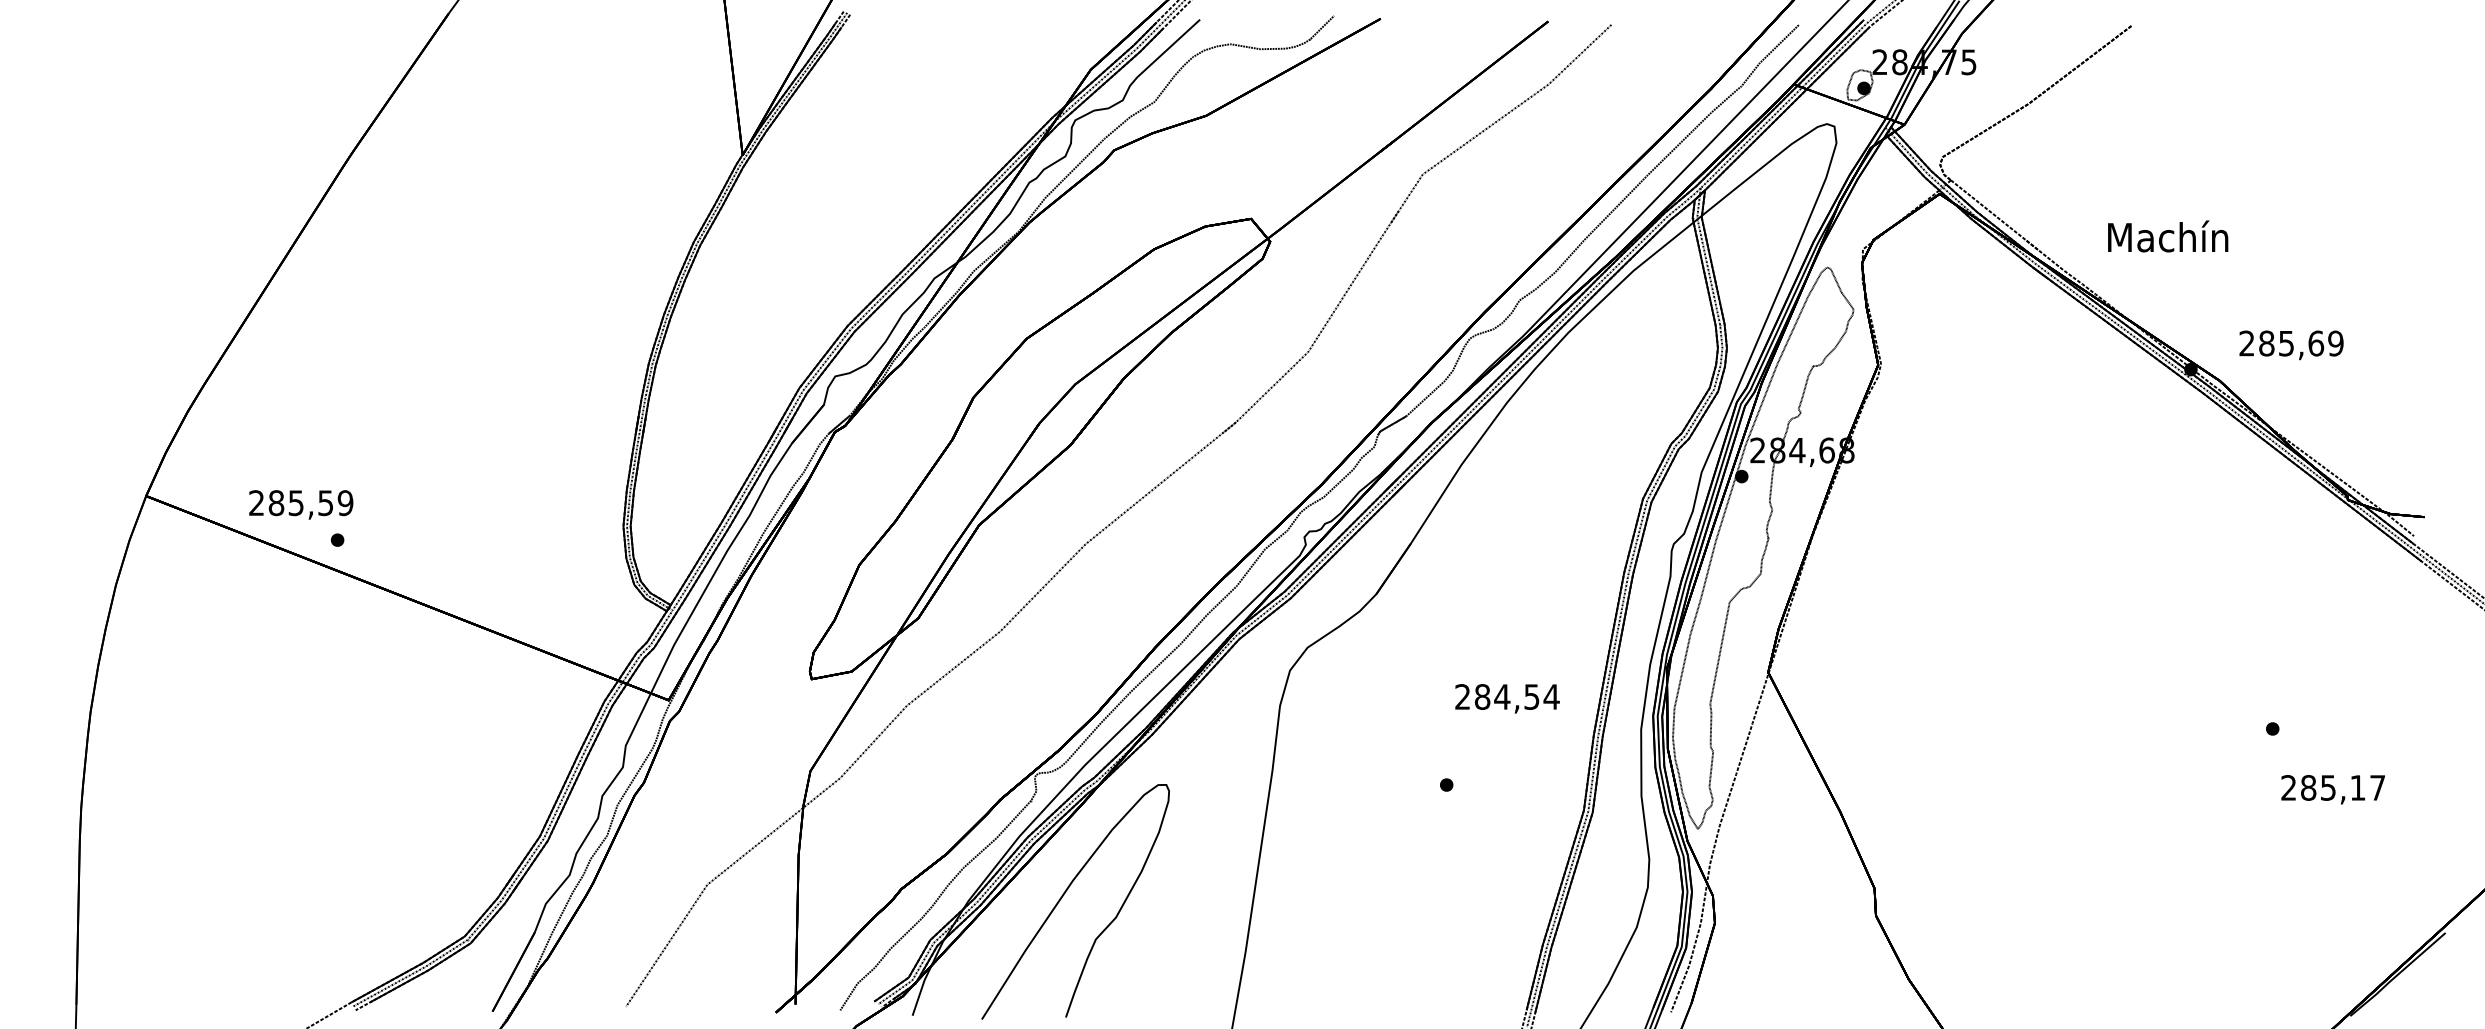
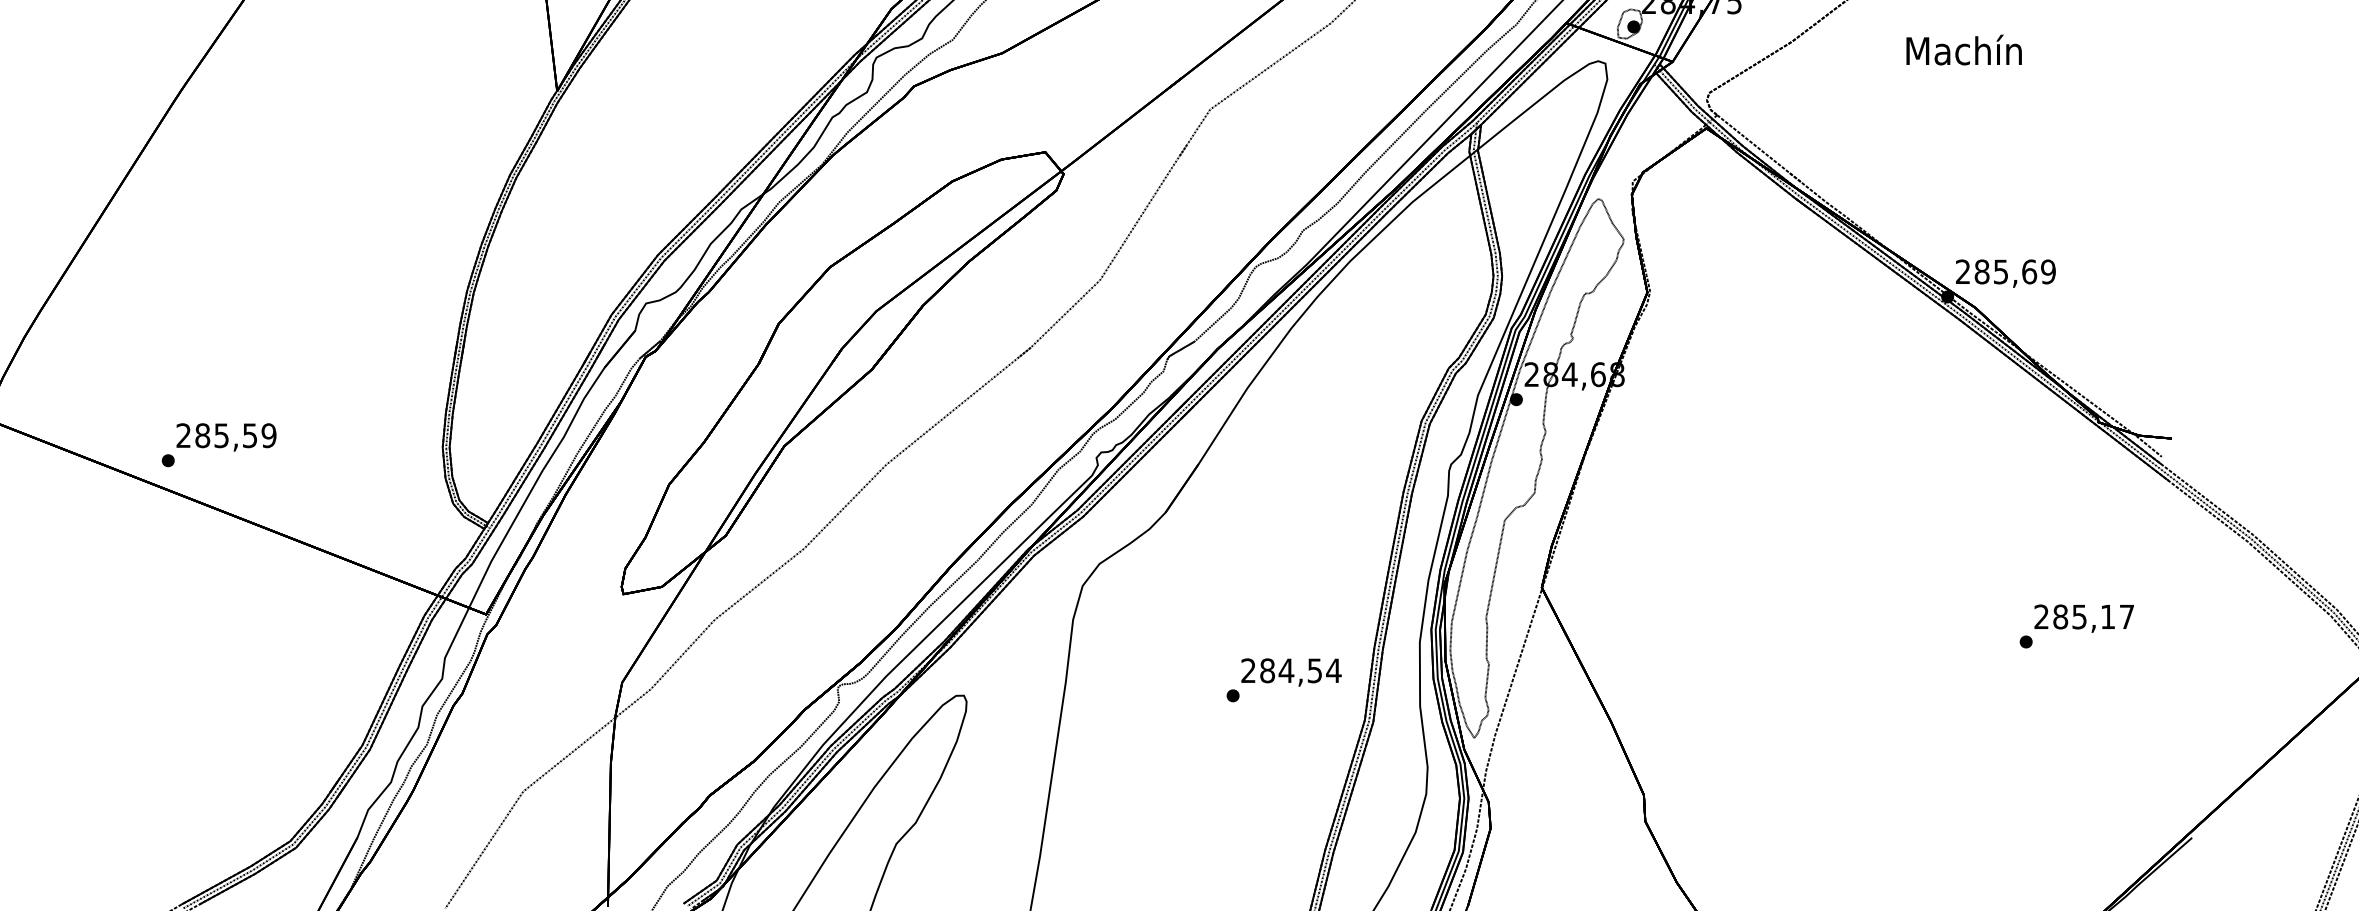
text: (2168, 236) -> (1964, 50), moved
text: (2291, 345) -> (2005, 273), moved
text: (301, 504) -> (226, 437), moved
text: (1507, 698) -> (1291, 672), moved
text: (2332, 789) -> (2083, 618), moved

